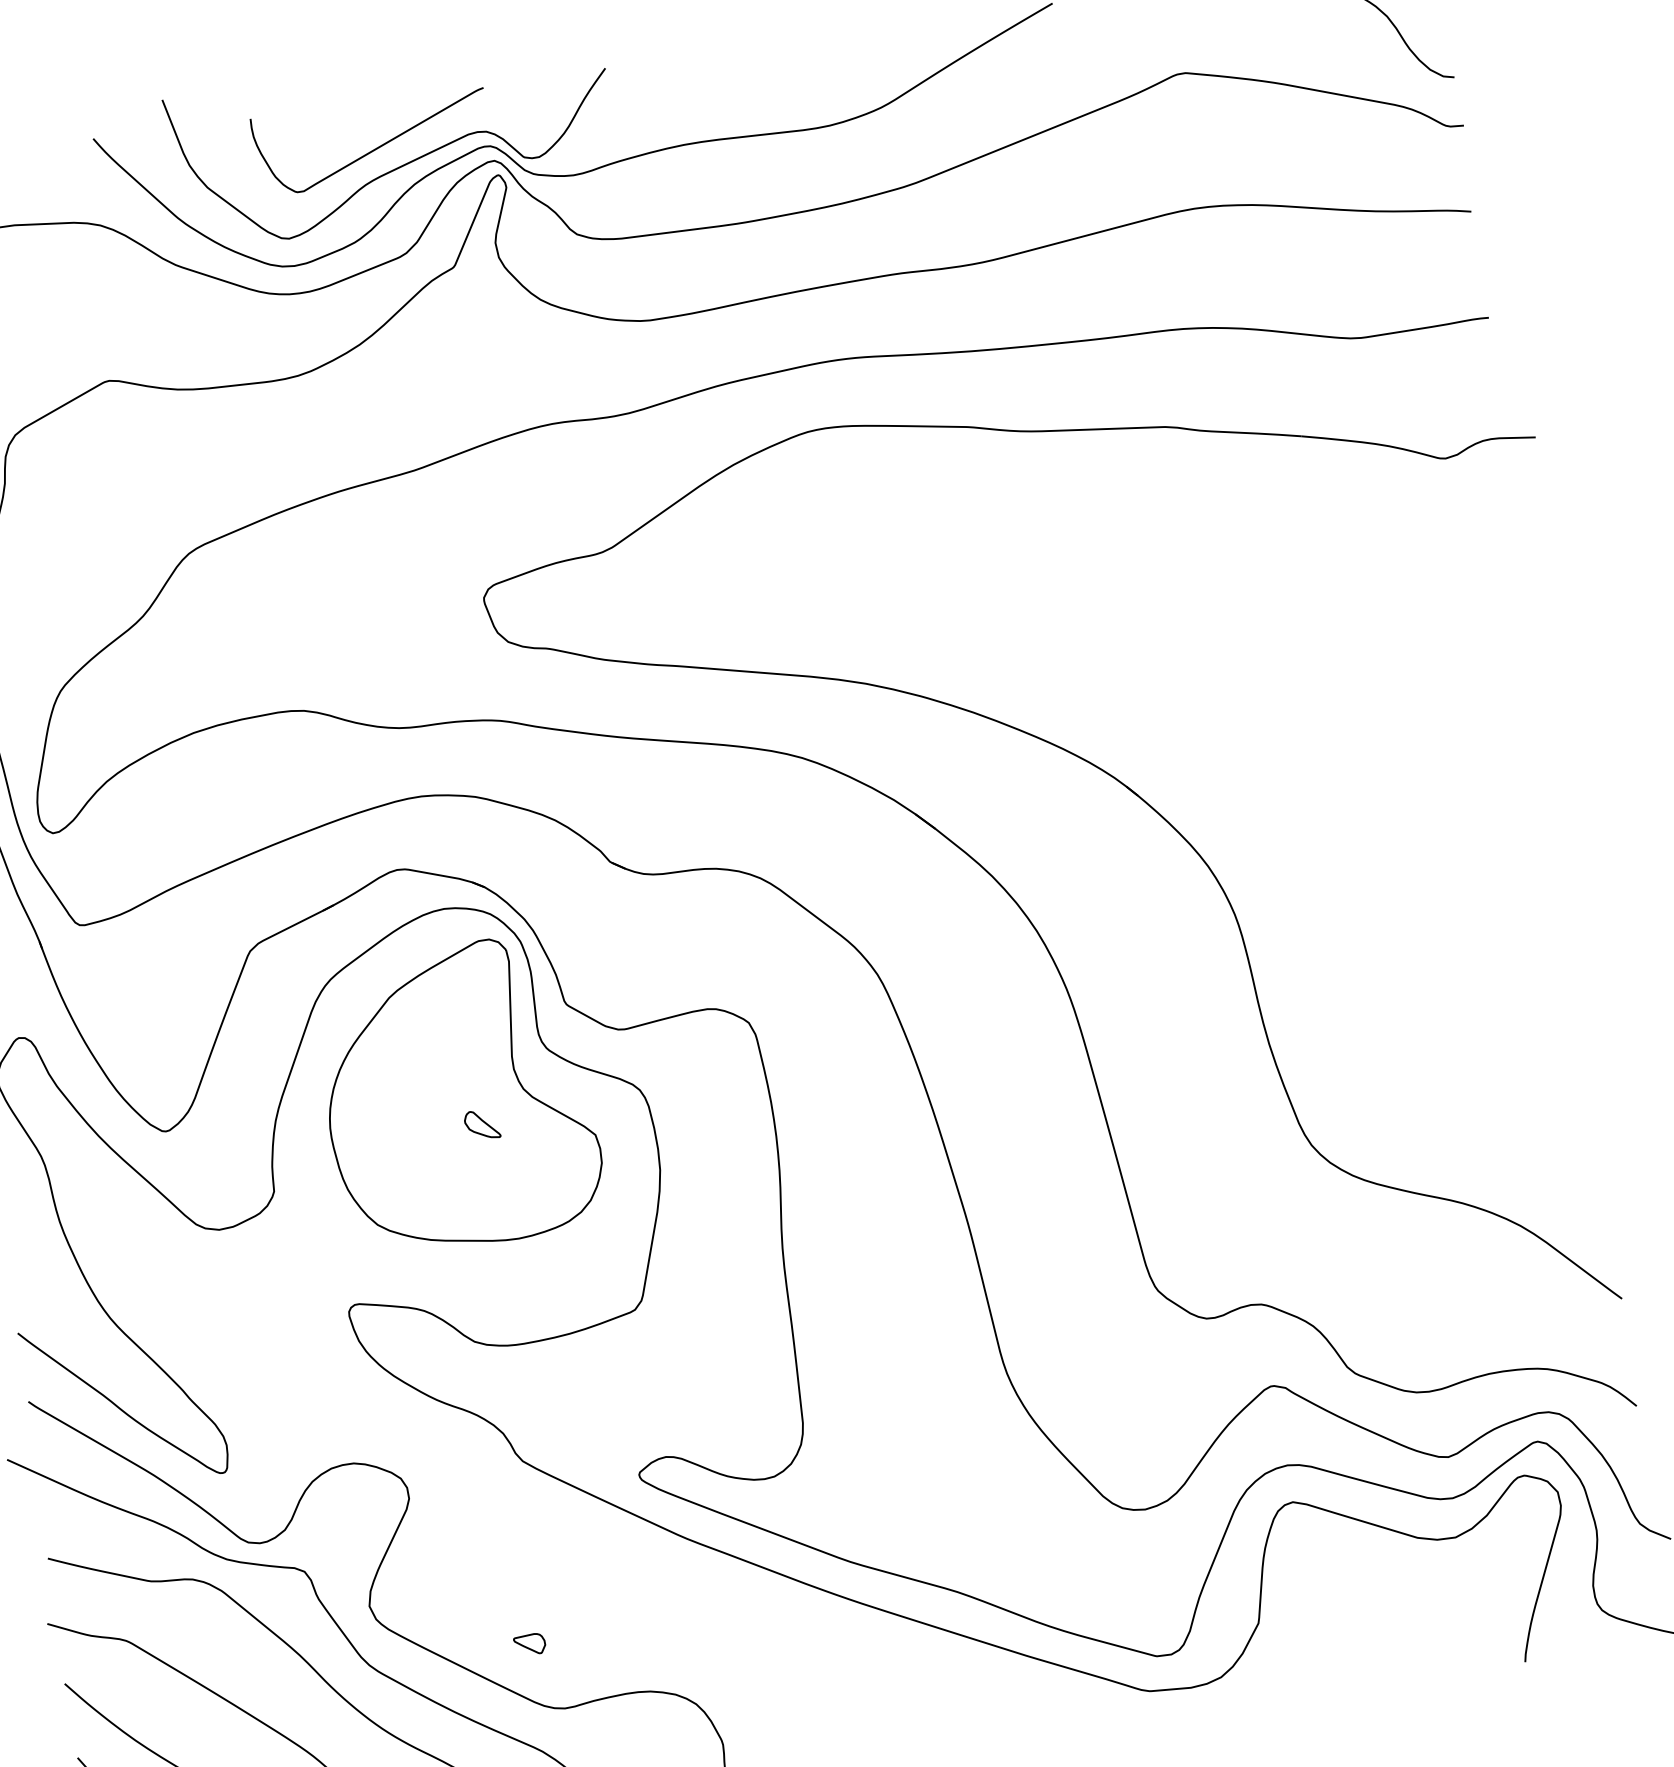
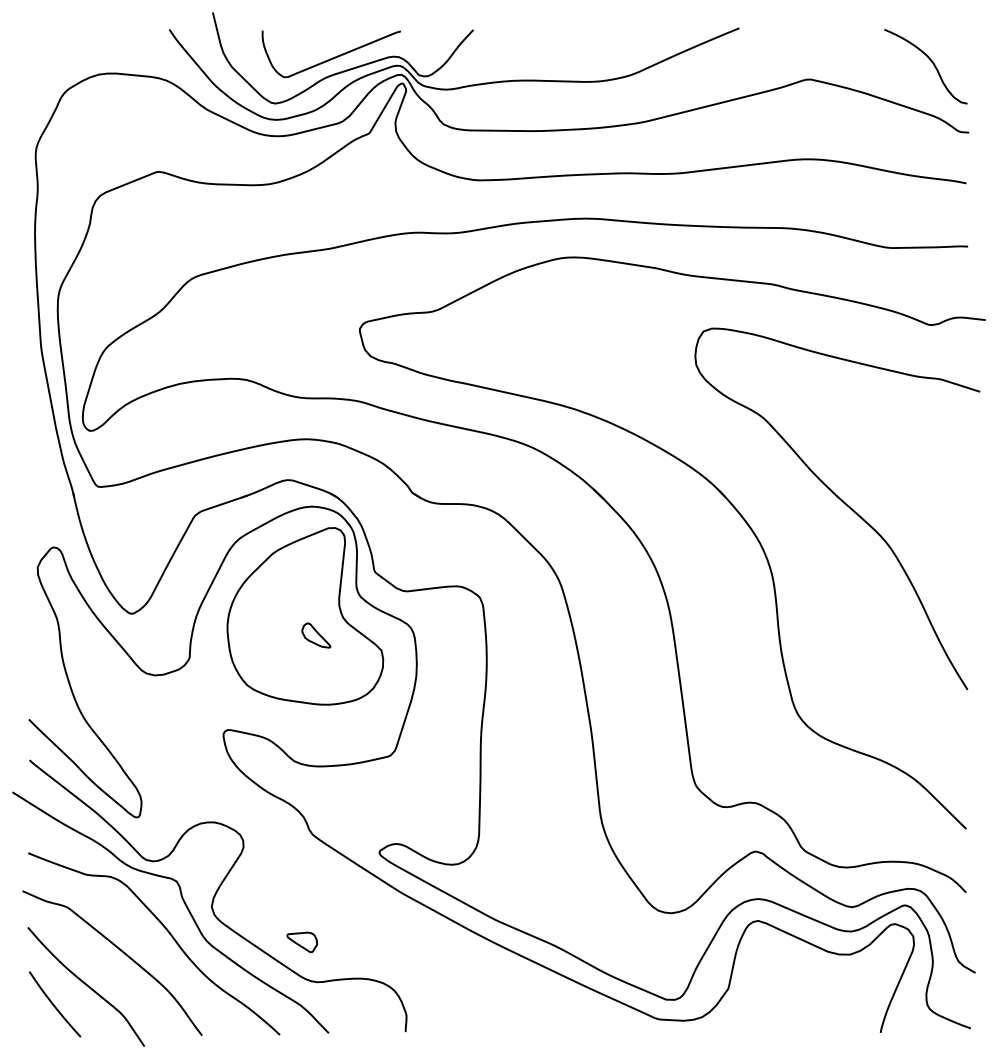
part: (1337, 777) -> (842, 502), added
part: (482, 1124) -> (316, 635), size x1.43
part: (528, 1643) -> (301, 941), size x1.67

